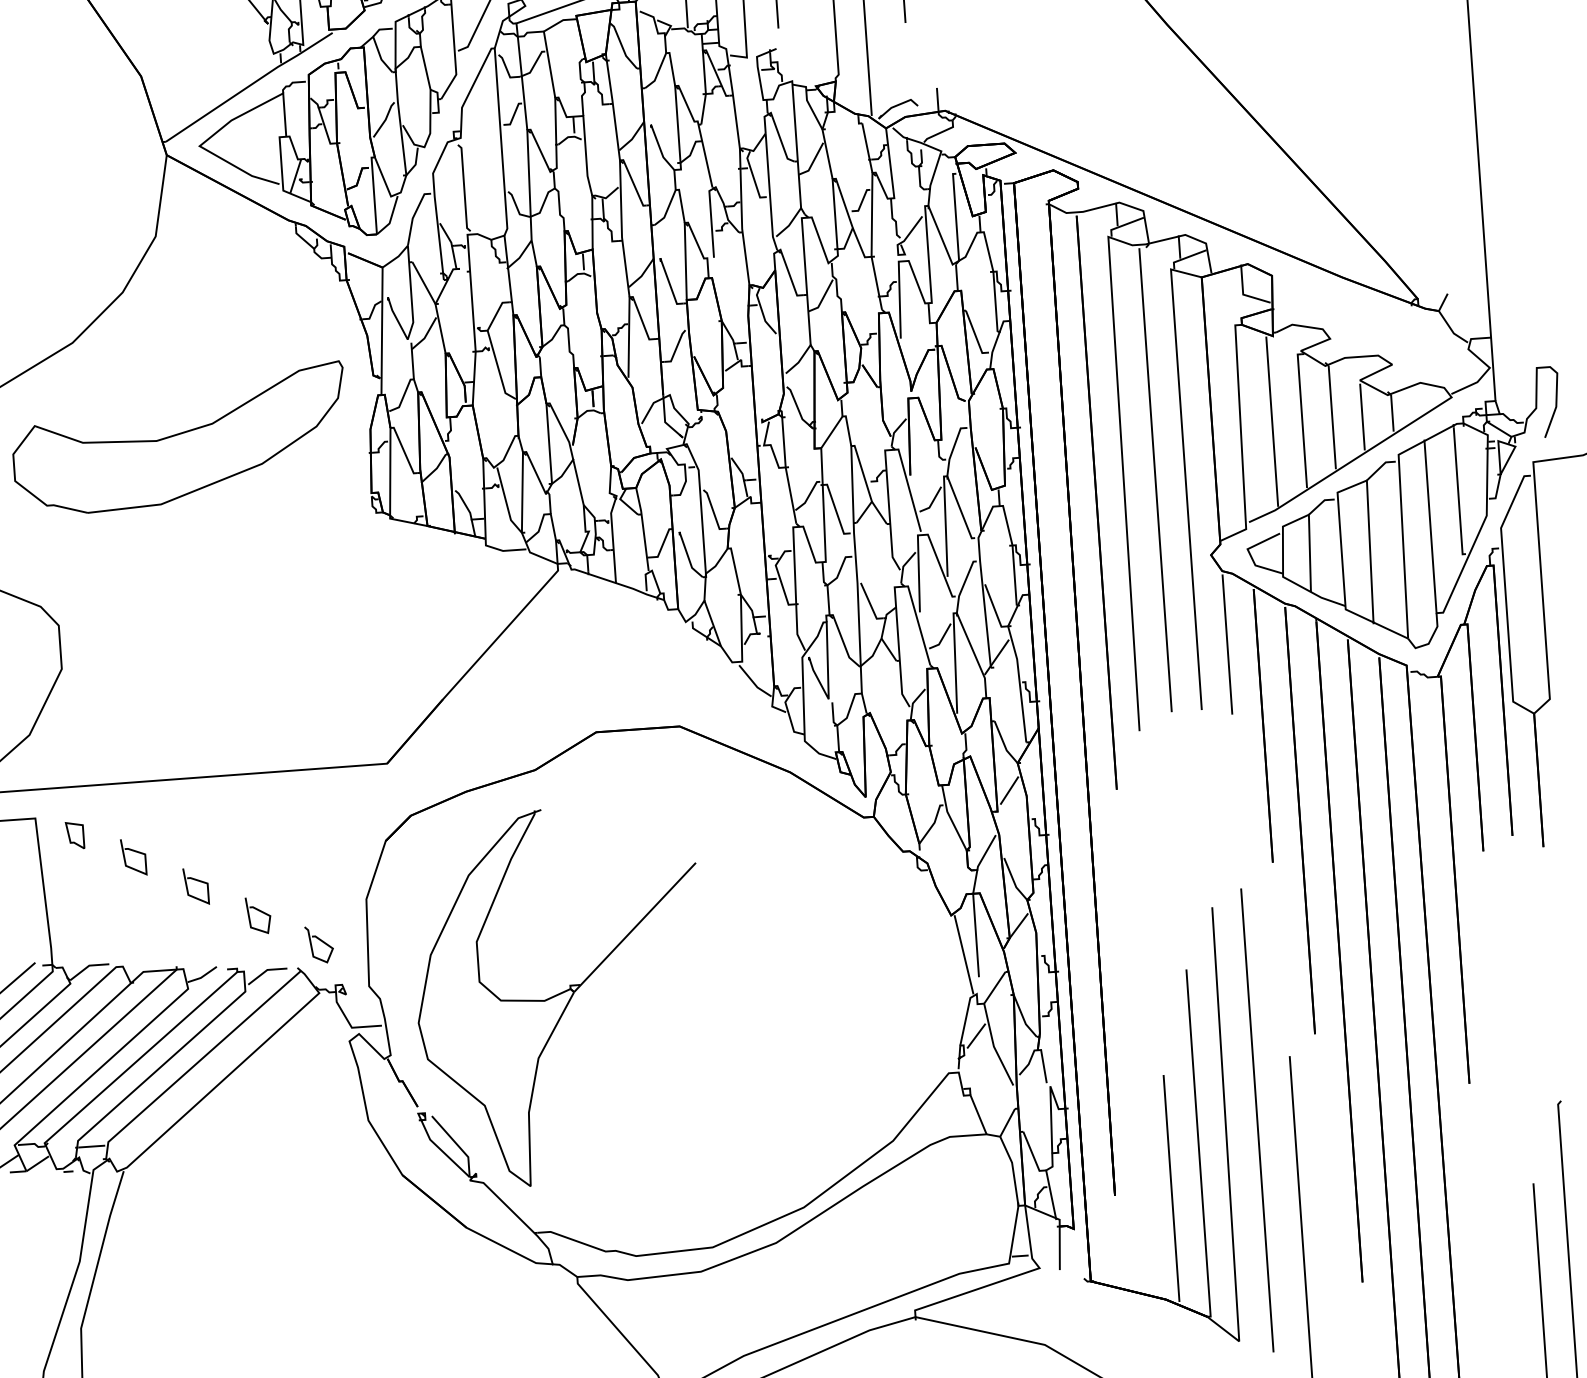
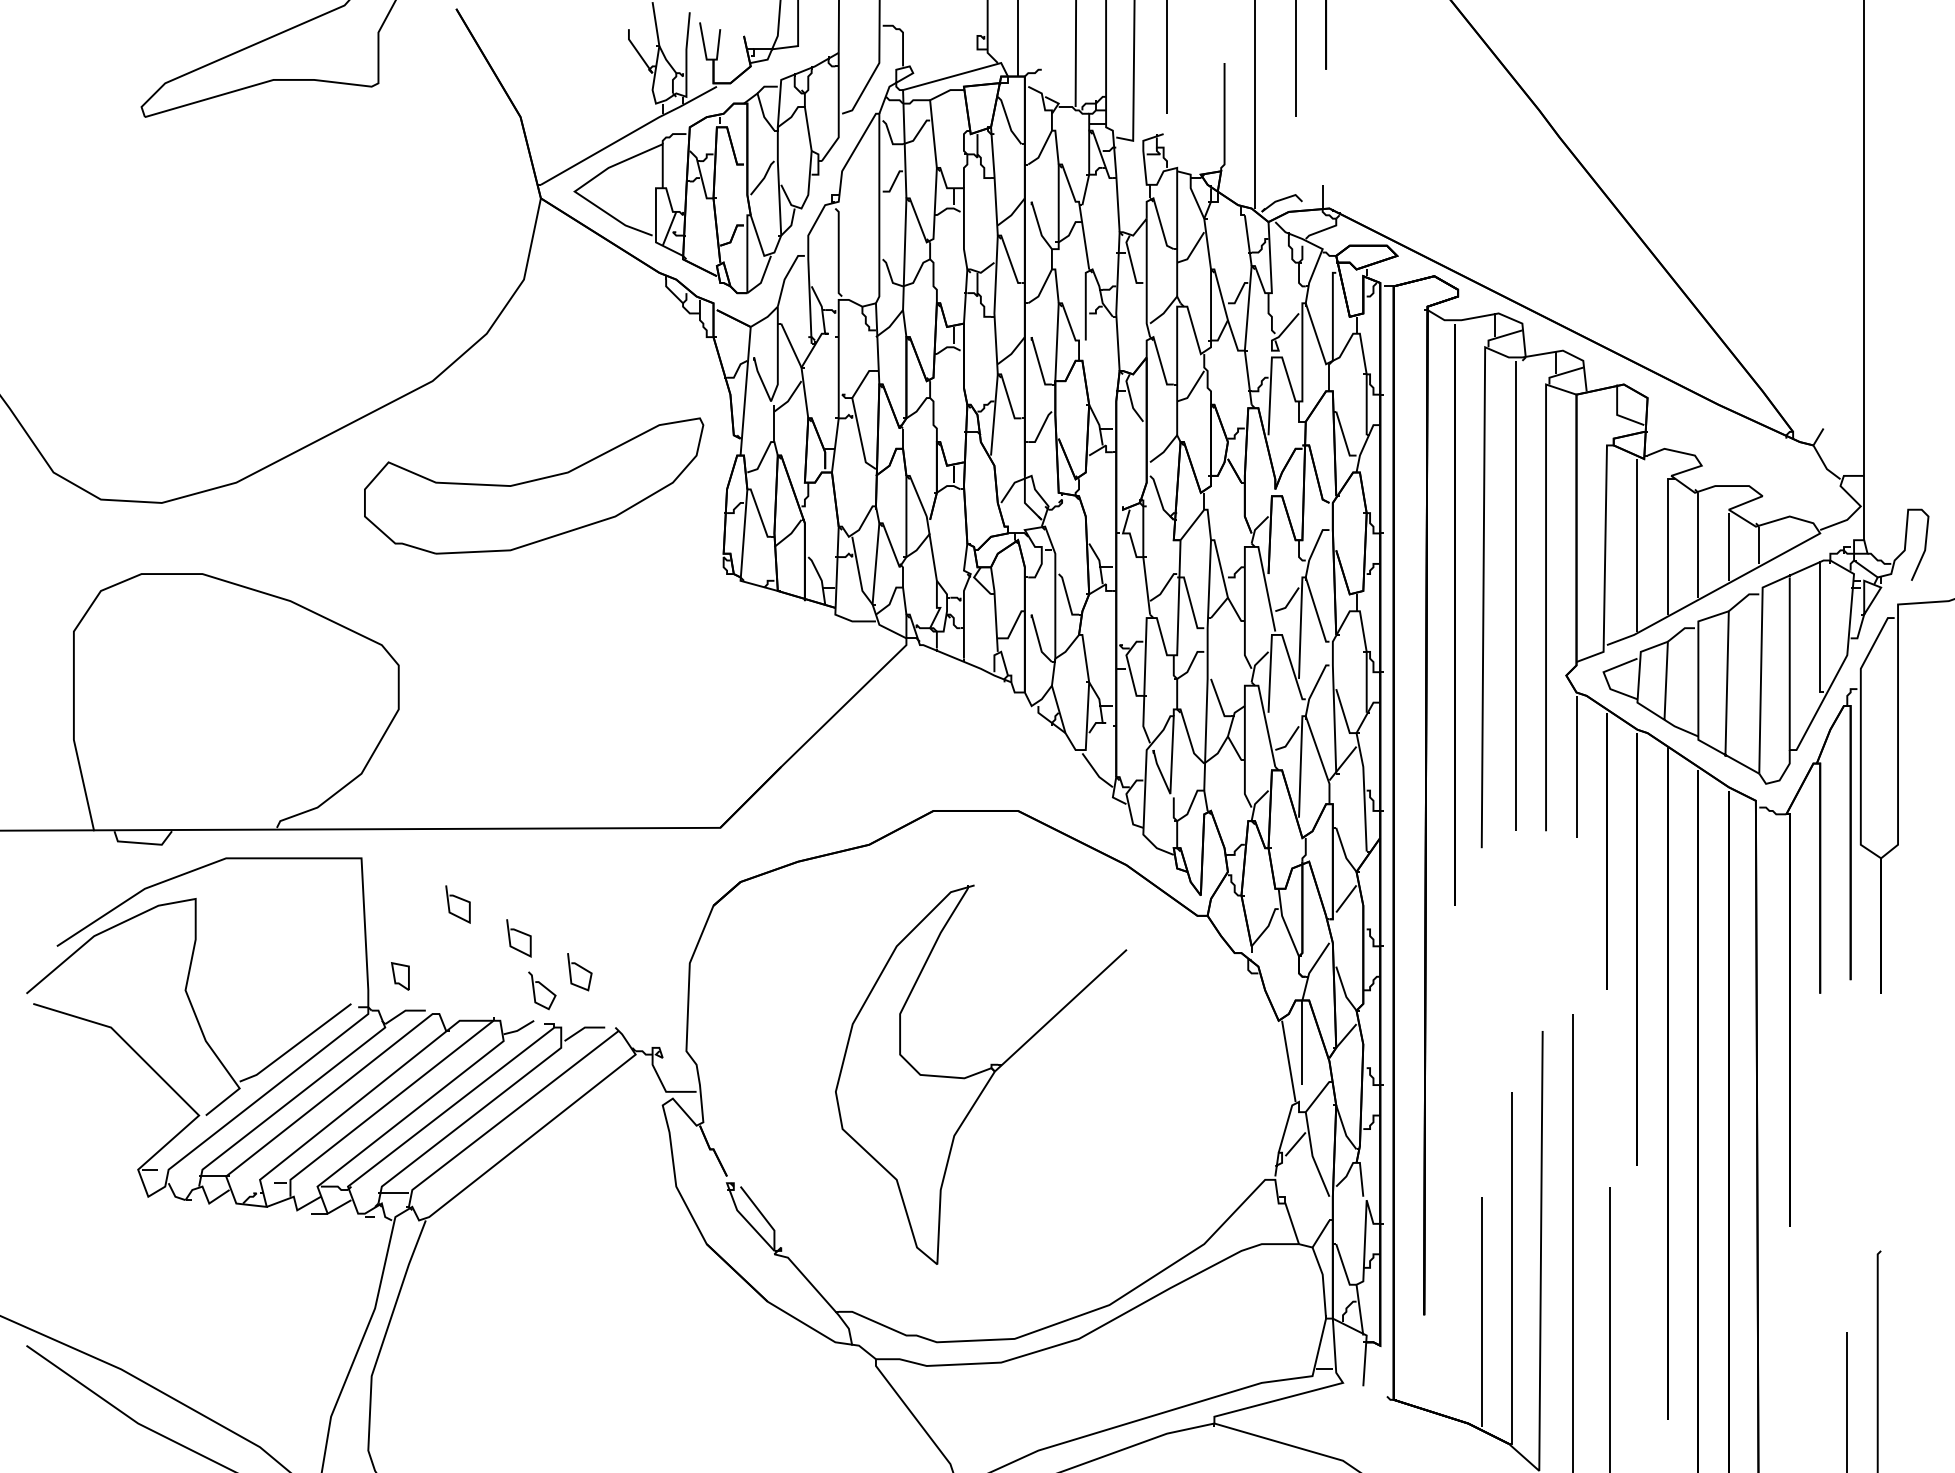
part: (75, 835) -> (400, 976), moved
curve: (320, 941) -> (543, 987), moved
part: (561, 995) -> (981, 1074), moved

